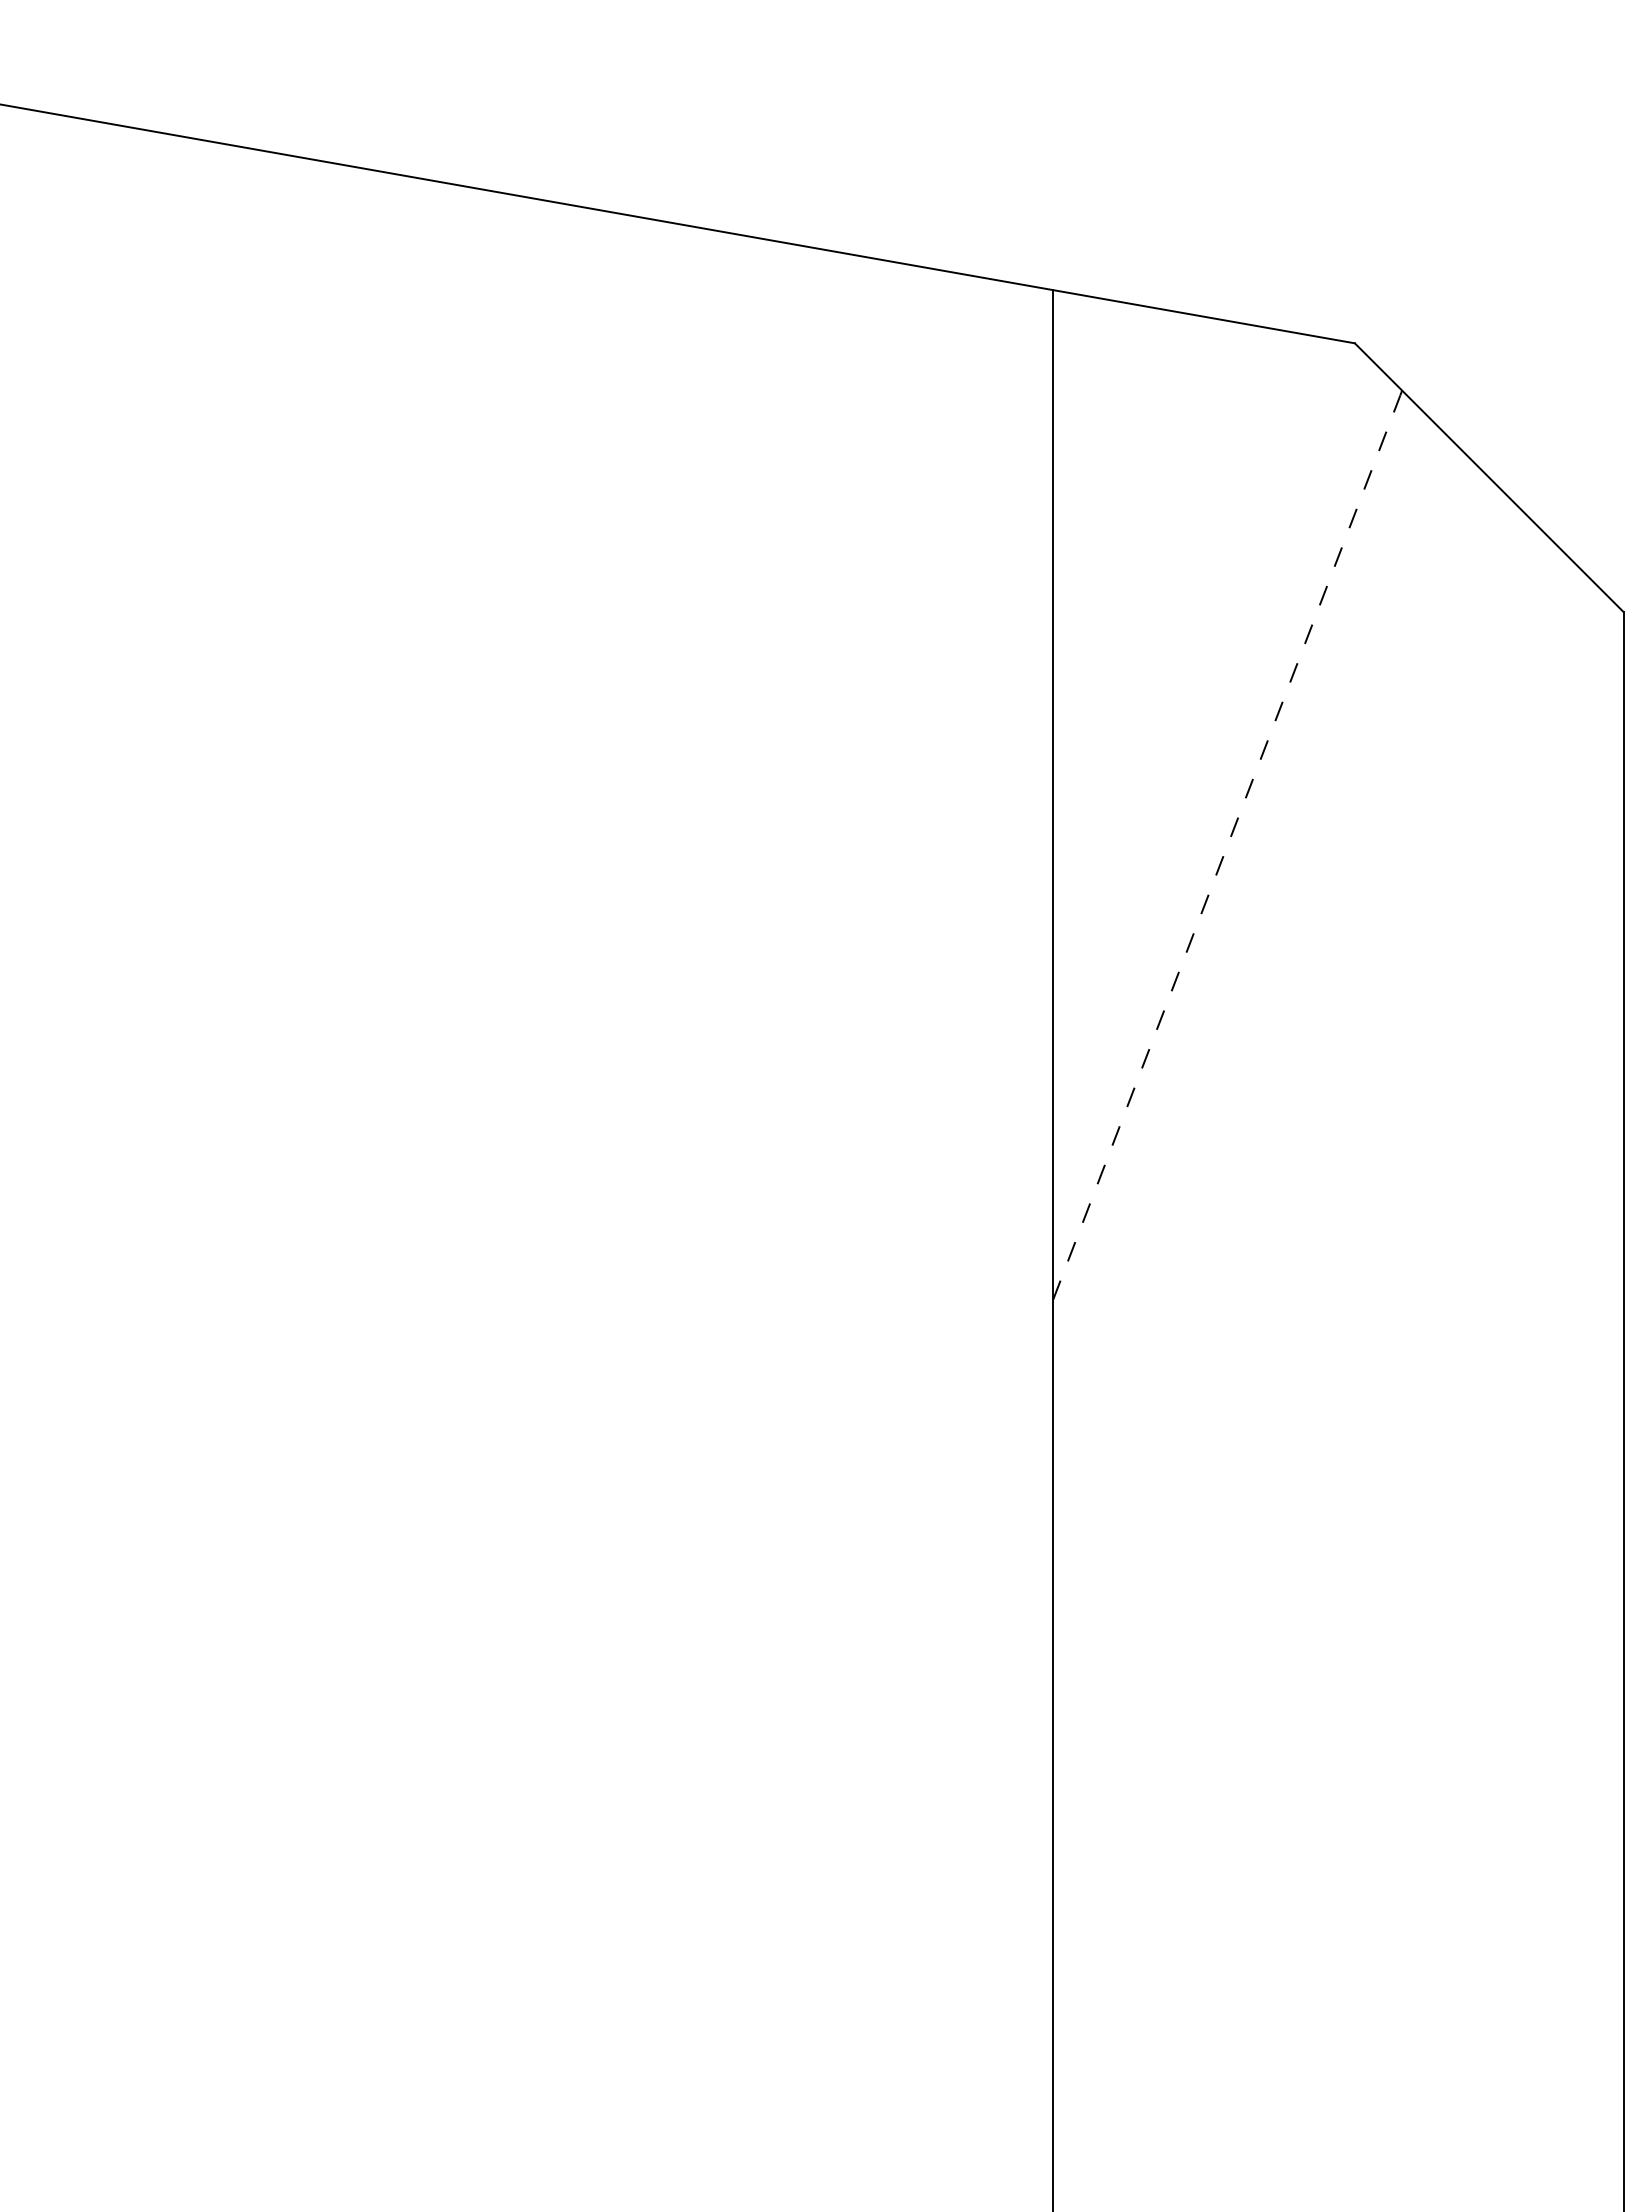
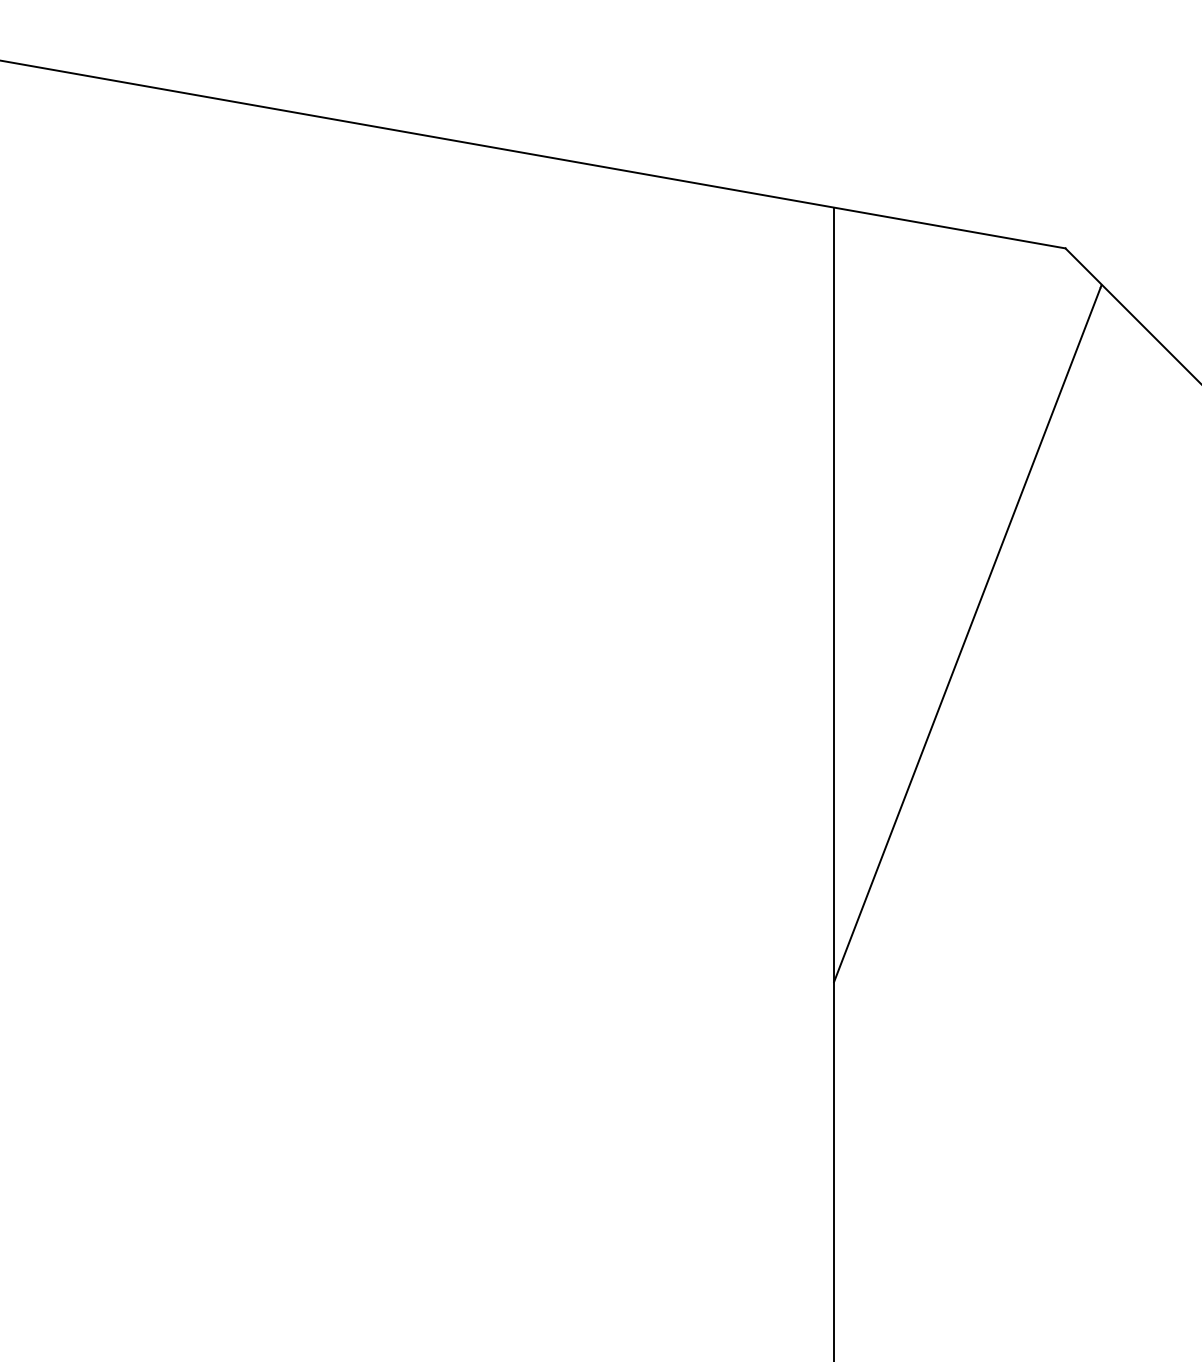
line: (1226, 847) -> (967, 635), dashed -> solid

